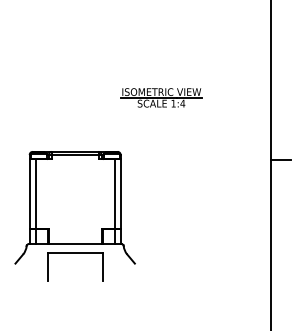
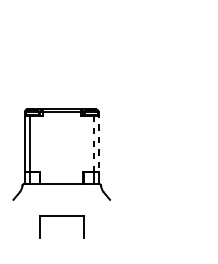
part: (161, 97) -> (131, 65), removed
line: (120, 192) -> (98, 142), solid -> dashed
line: (114, 194) -> (93, 143), solid -> dashed
part: (75, 253) -> (62, 215), moved

